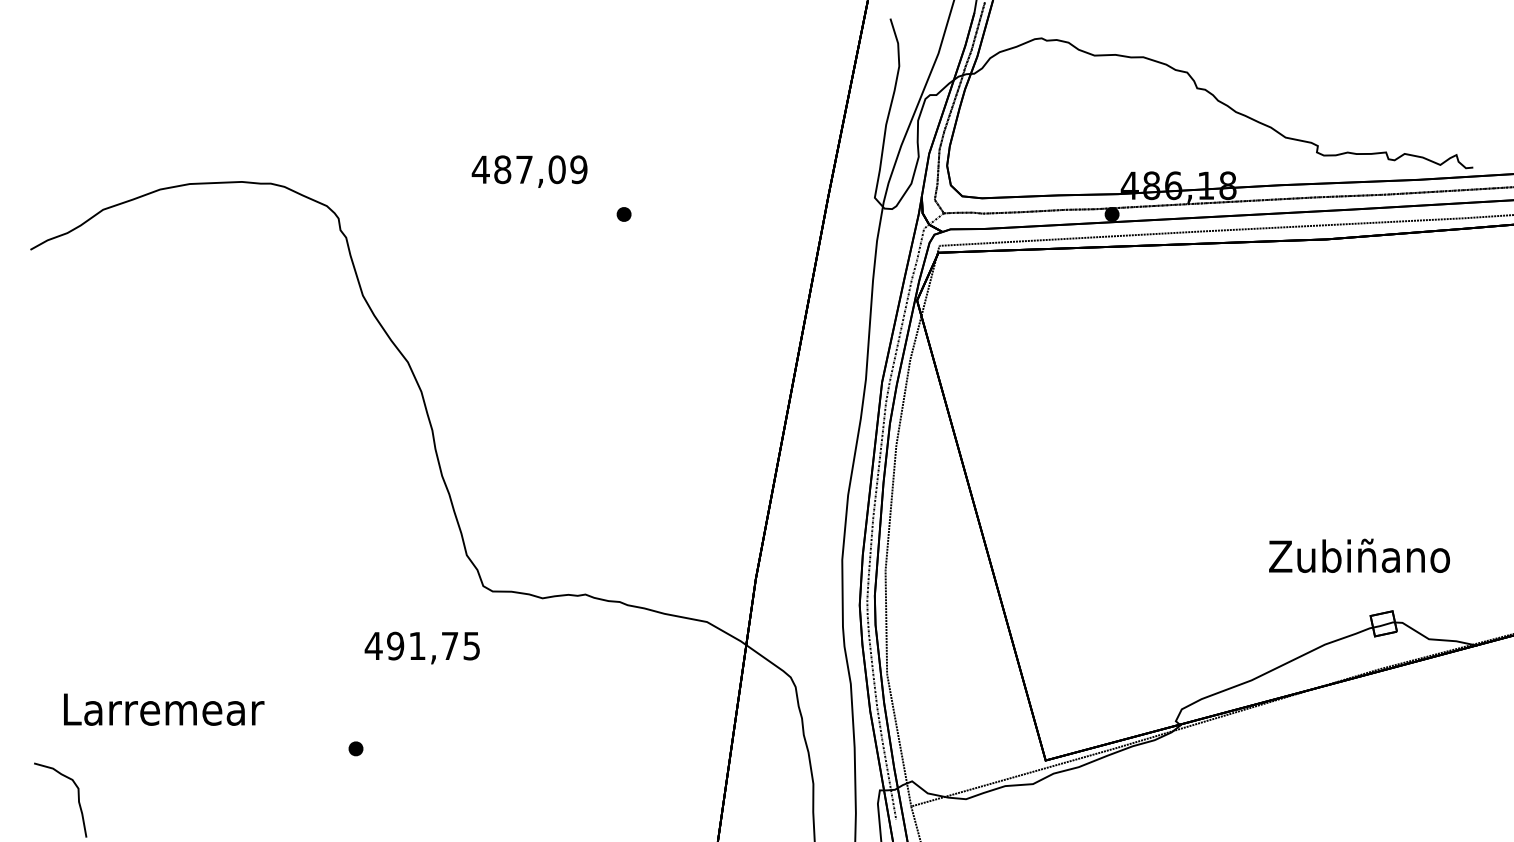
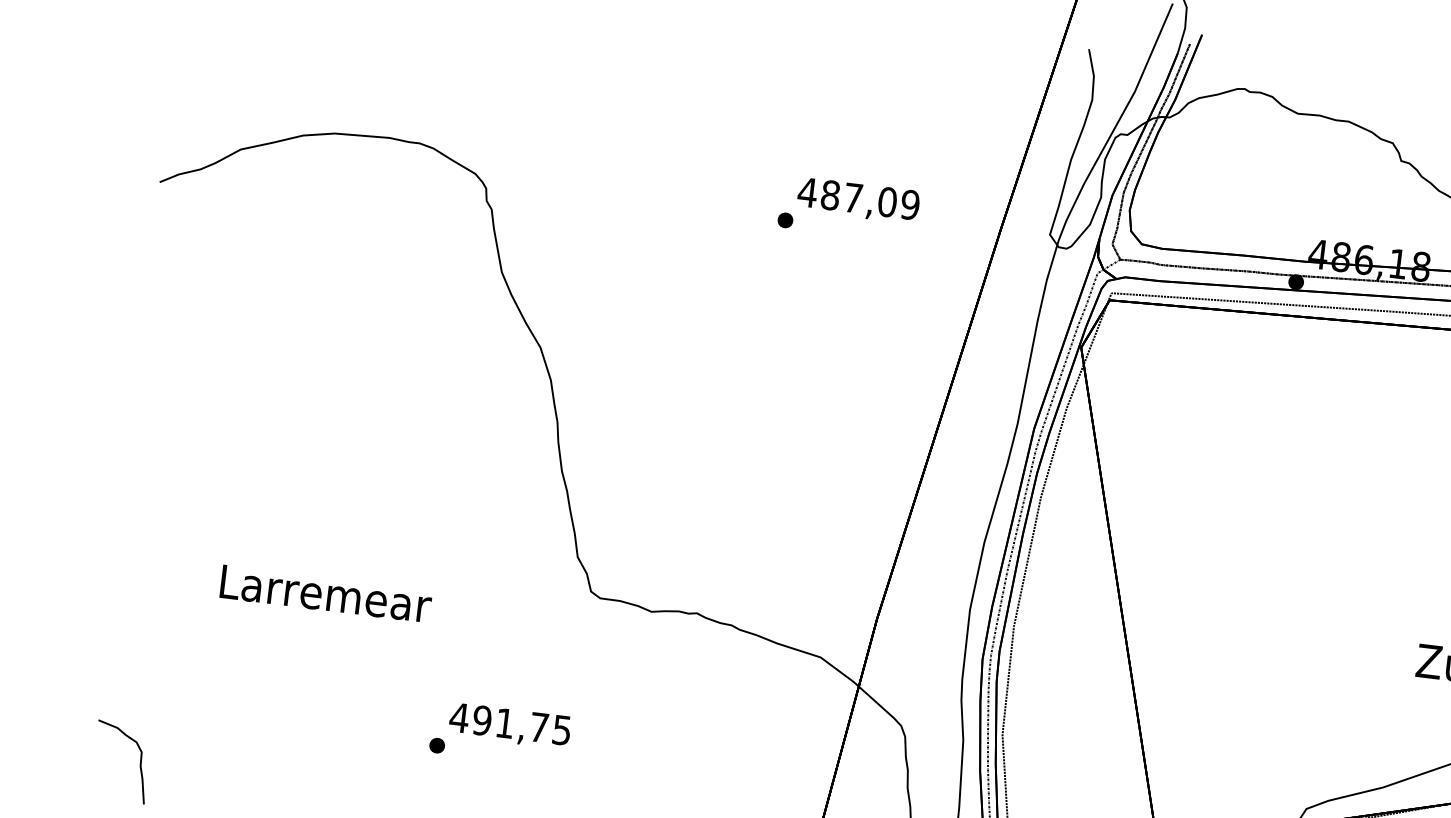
text: (529, 171) -> (858, 200), moved
text: (421, 647) -> (509, 725), moved
text: (164, 709) -> (326, 593), moved

